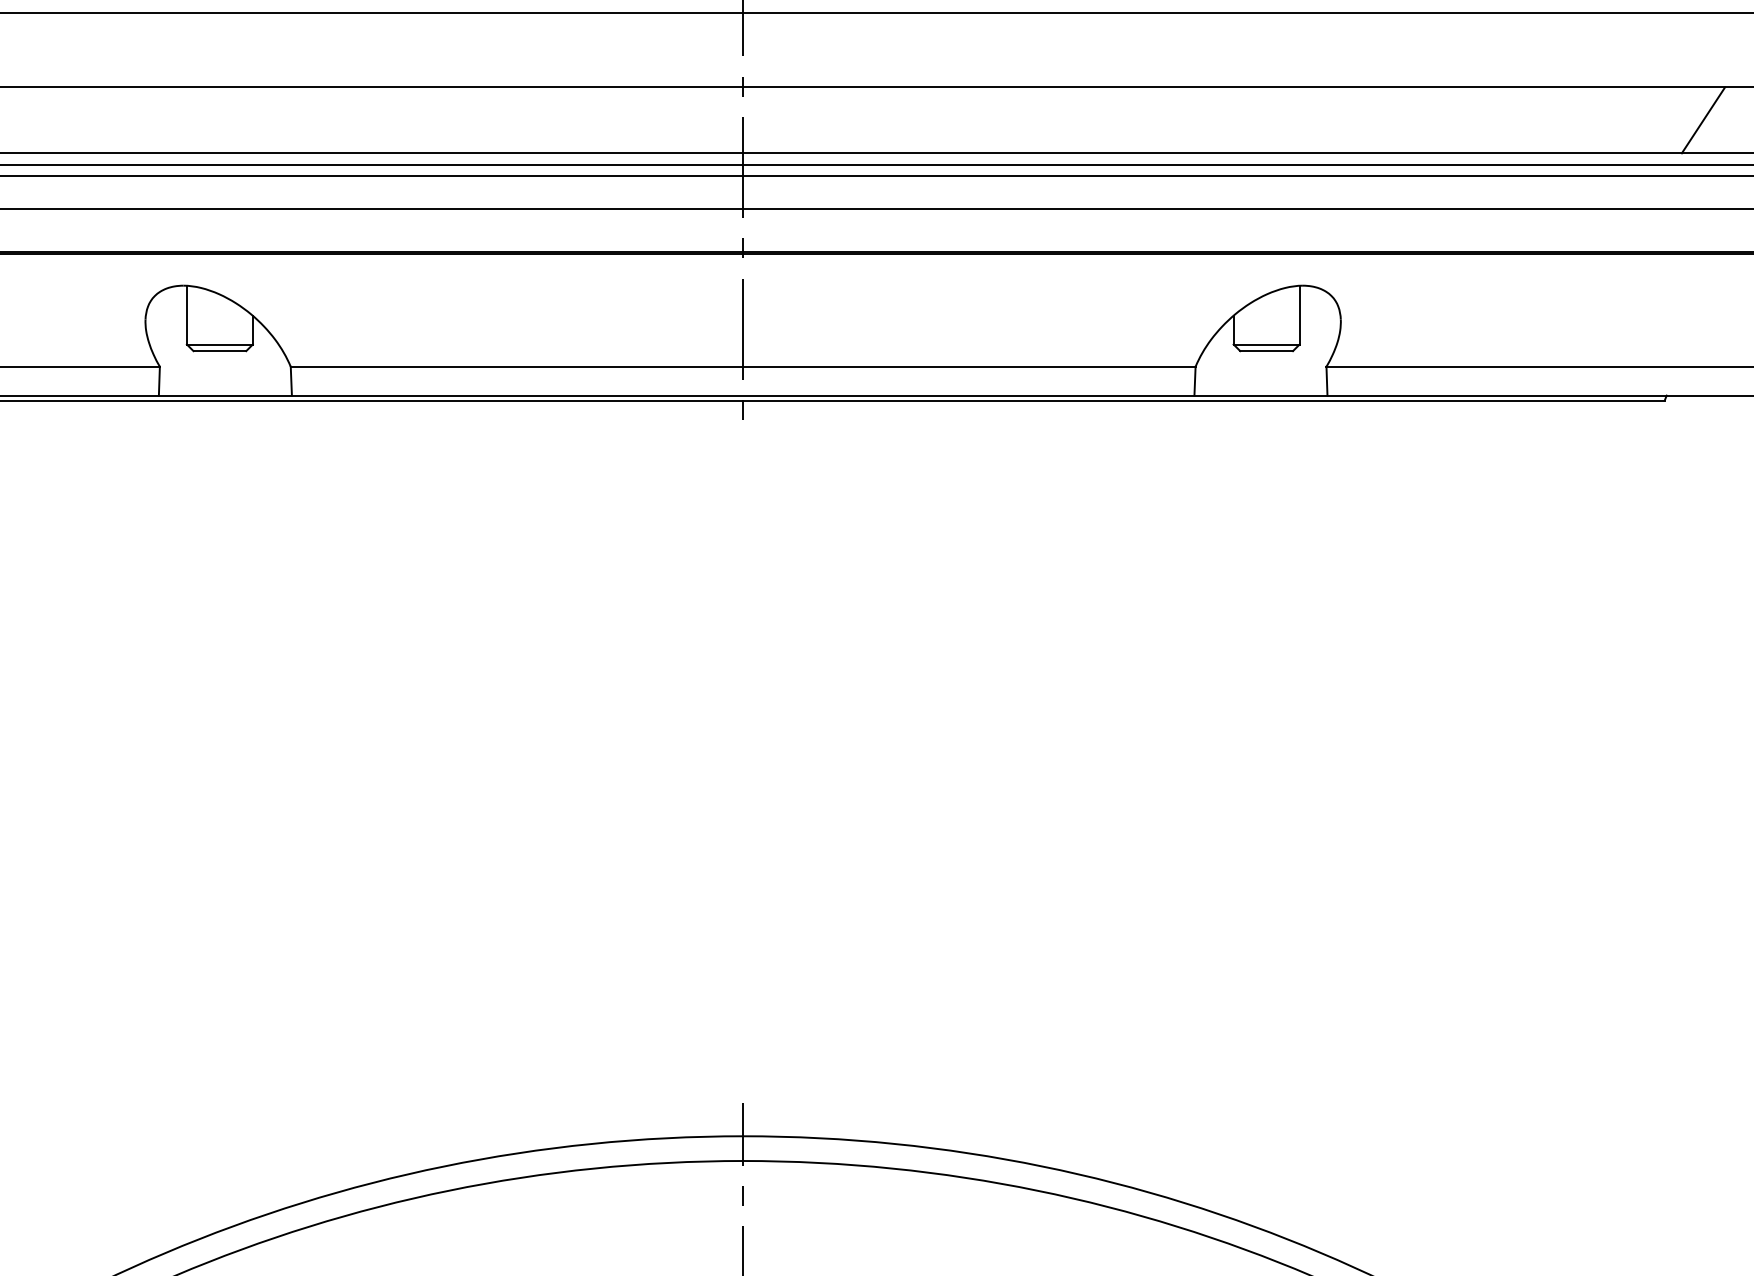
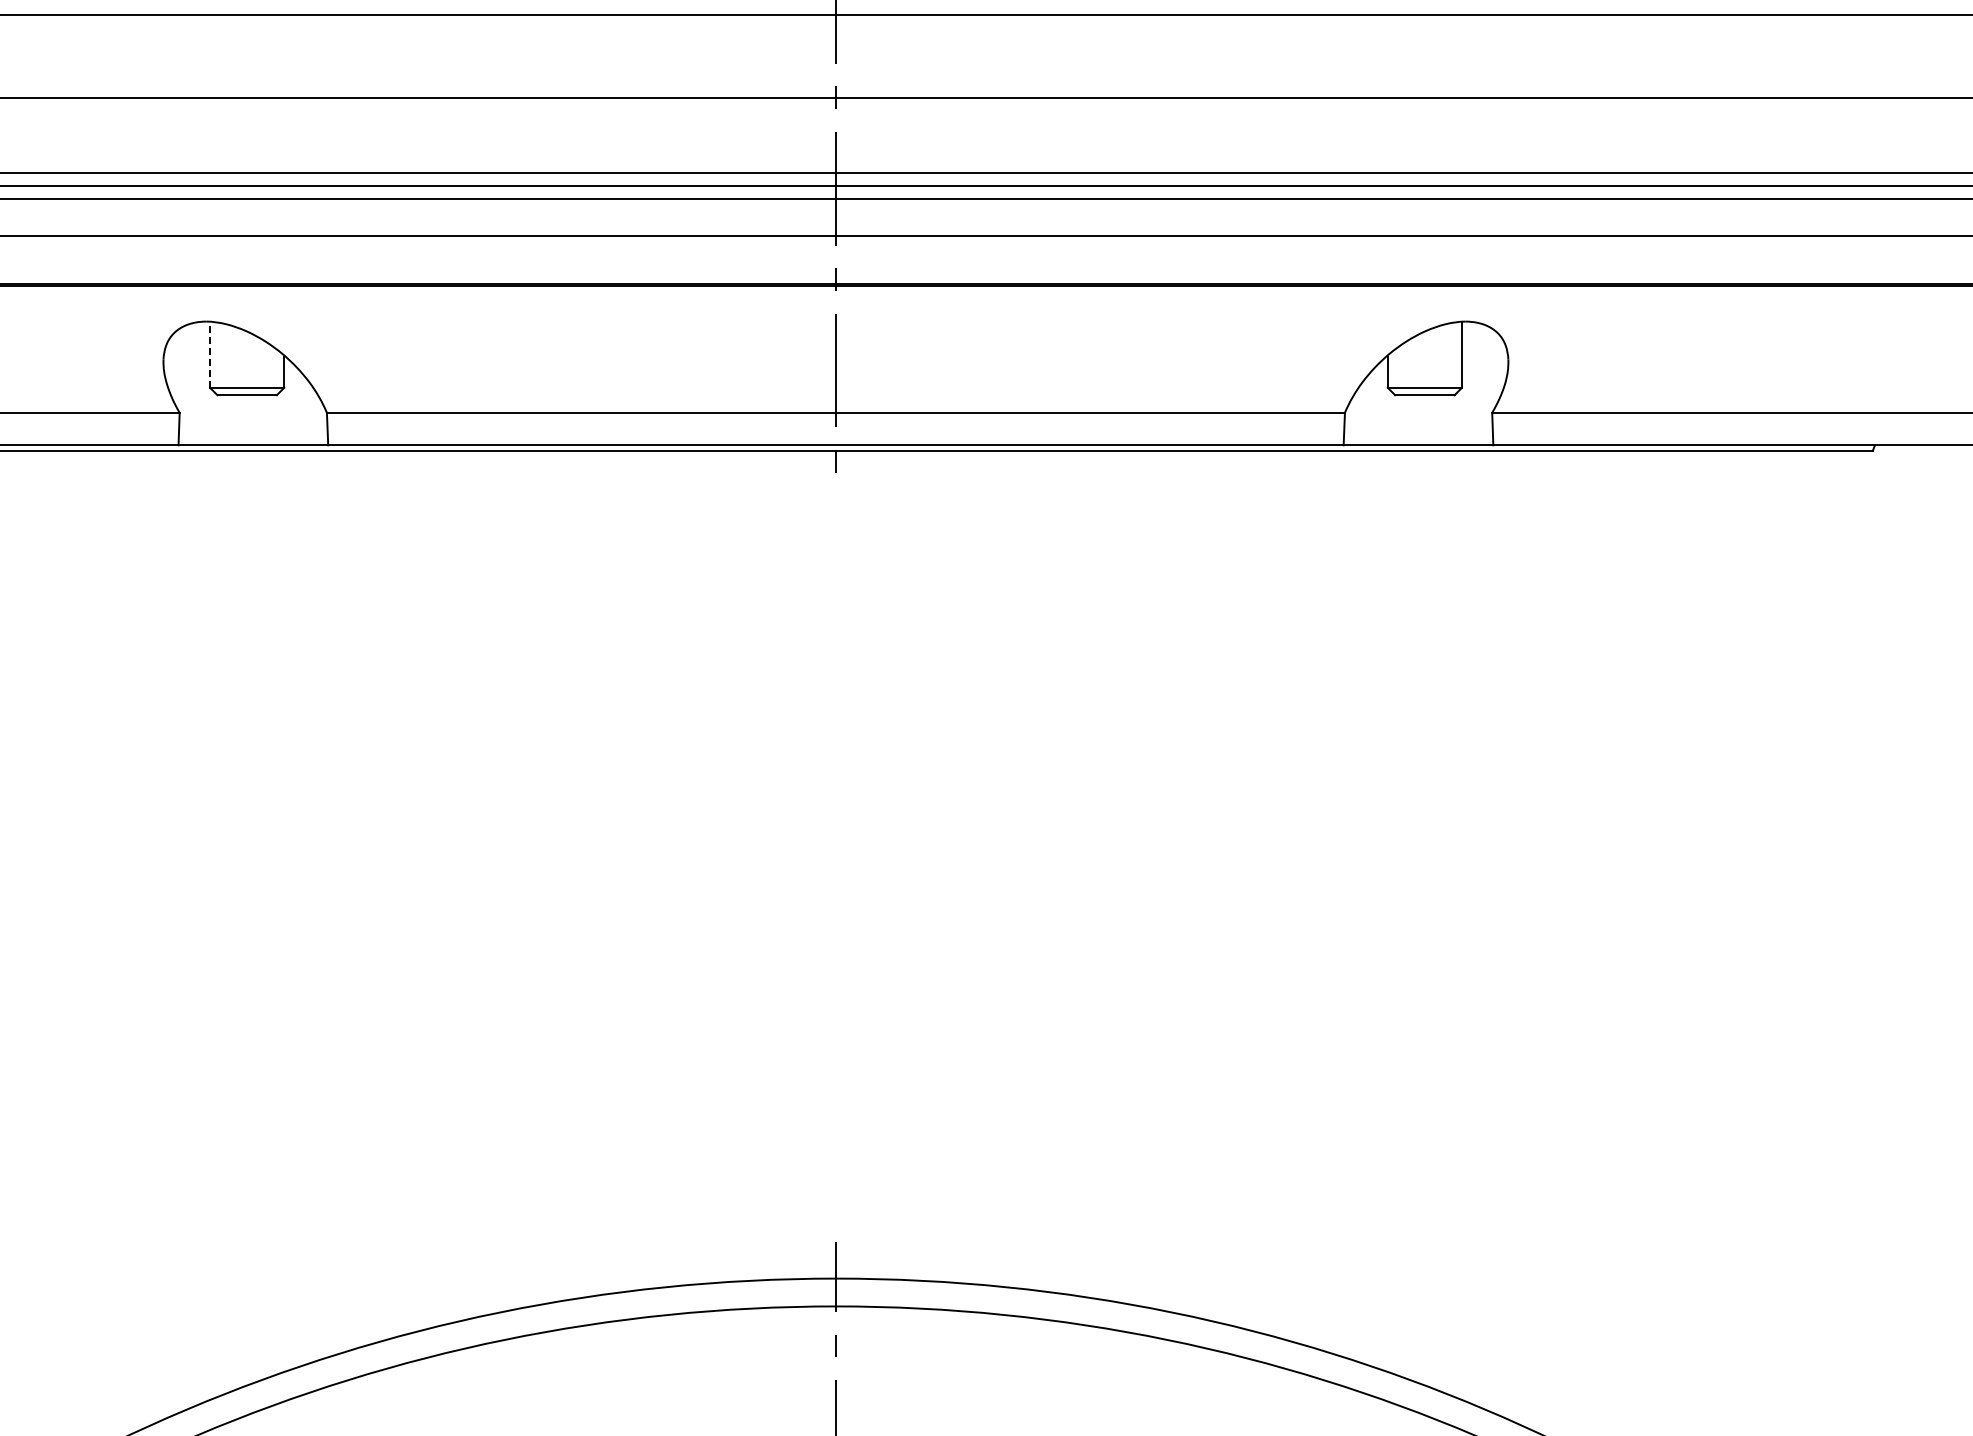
line: (1703, 120) -> (1916, 135), removed
line: (187, 314) -> (210, 354), solid -> dashed

